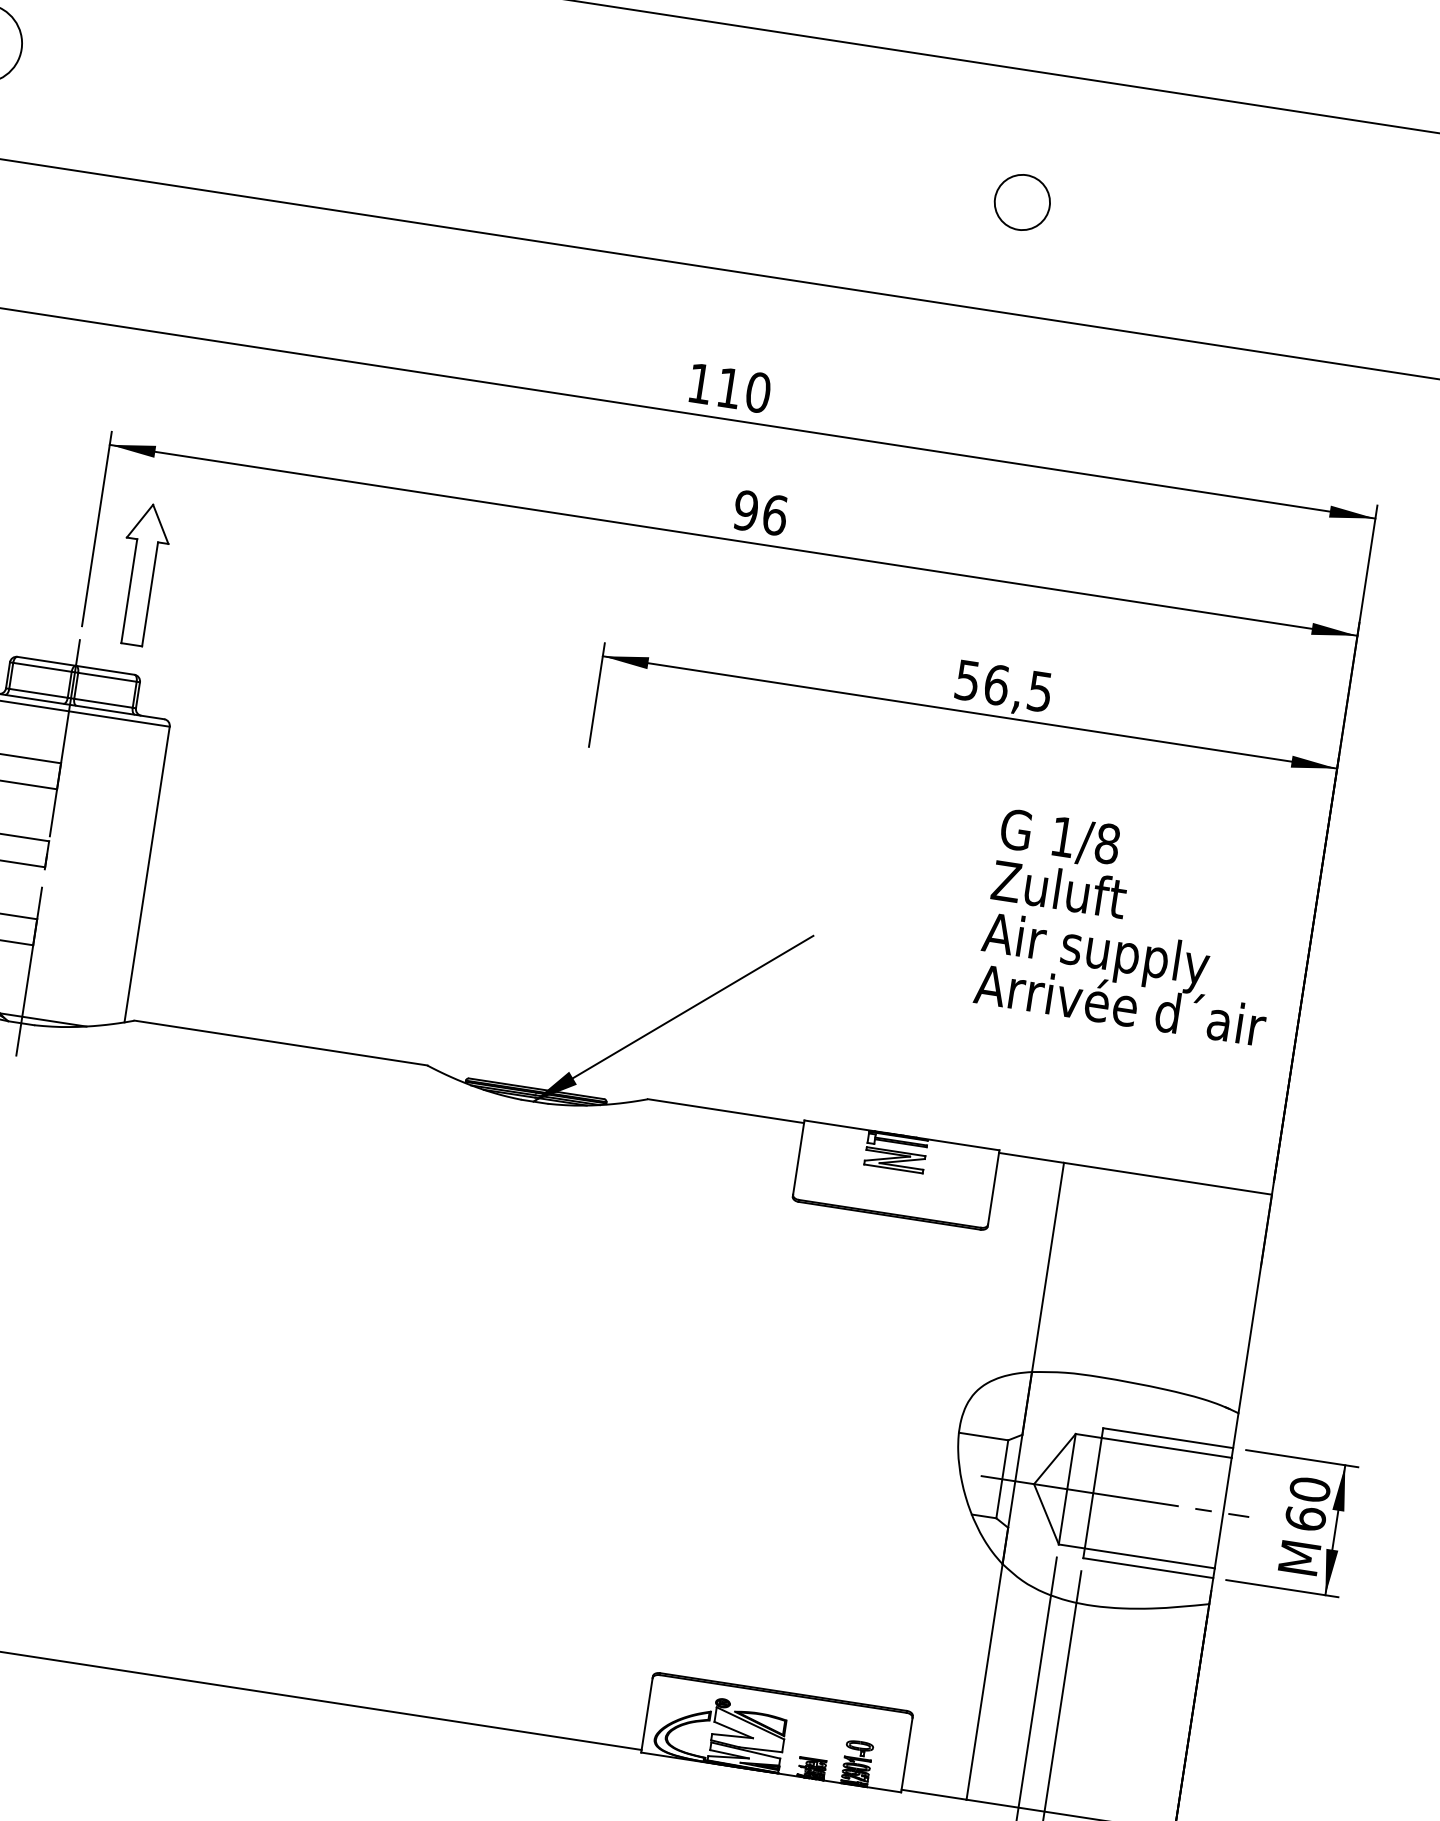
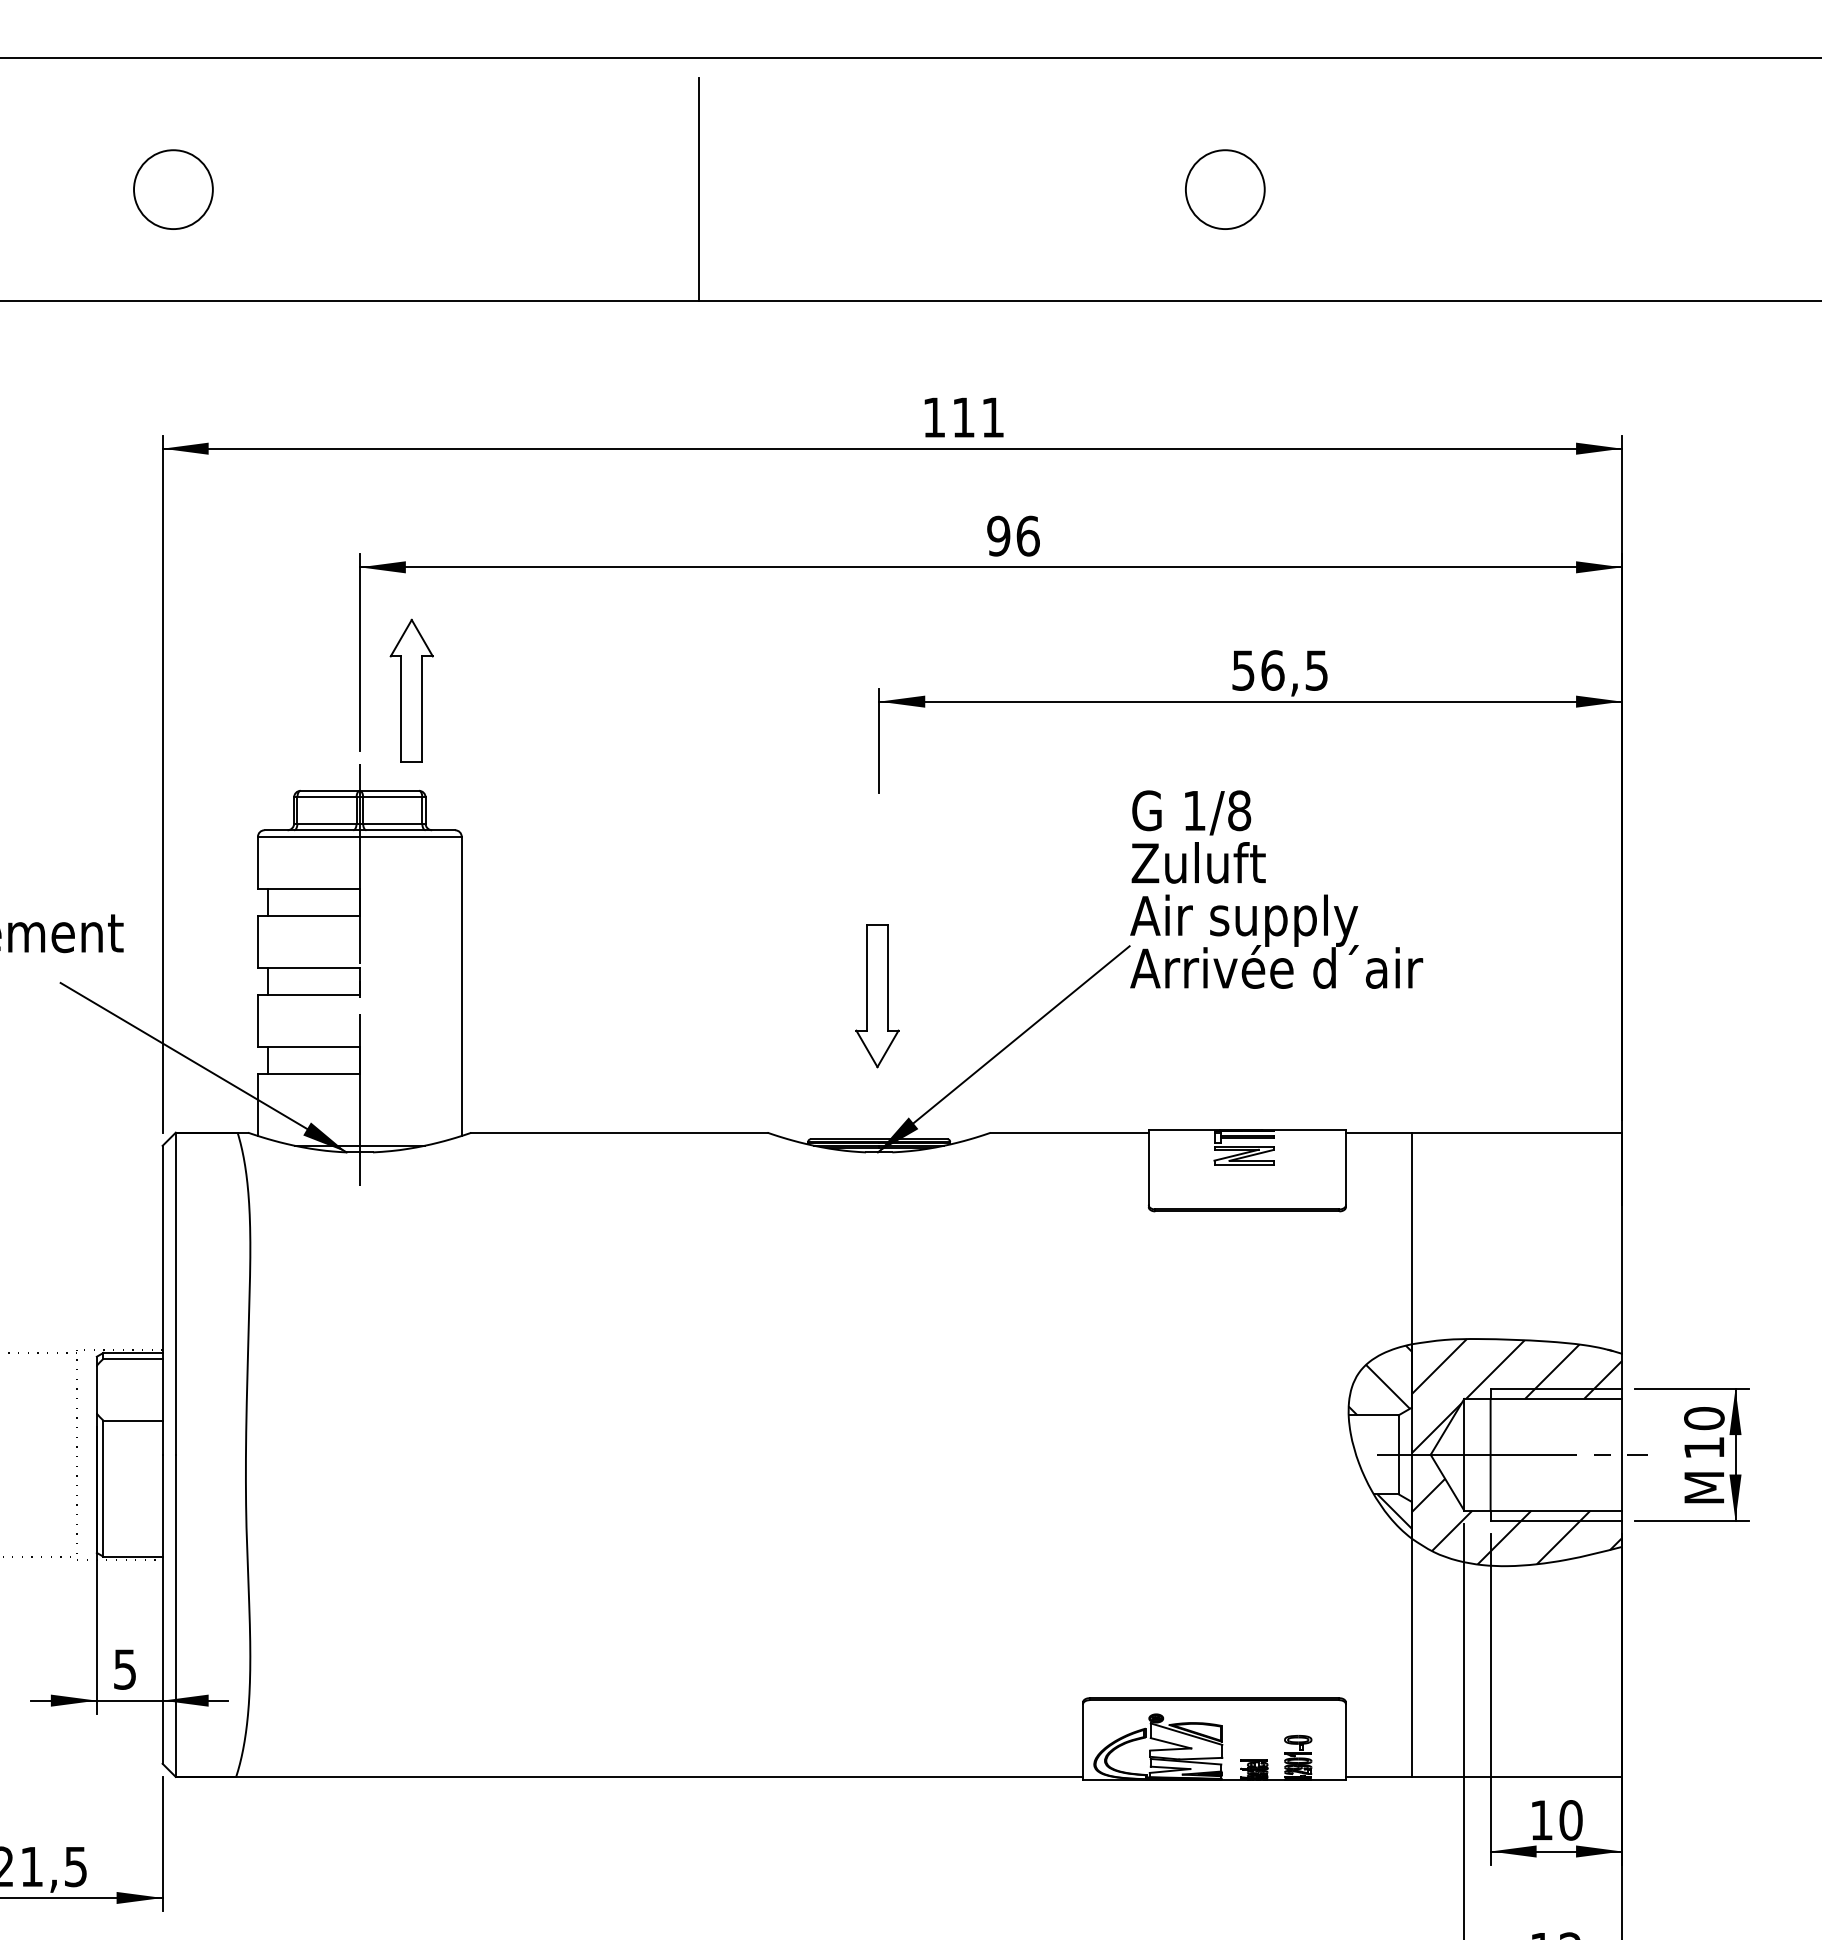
line: (502, 122) -> (699, 189), added
circle: (1021, 202) -> (1224, 189), size x1.43
text: (757, 392) -> (992, 417), 110 -> 111
part: (1122, 918) -> (1265, 882), moved
part: (556, 947) -> (877, 996), added
hatch: (994, 1402) -> (1379, 1380), added
hatch: (1119, 1493) -> (1516, 1451), added
text: (1305, 1518) -> (1704, 1447), 60 -> 10
hatch: (989, 1534) -> (1394, 1511), added

